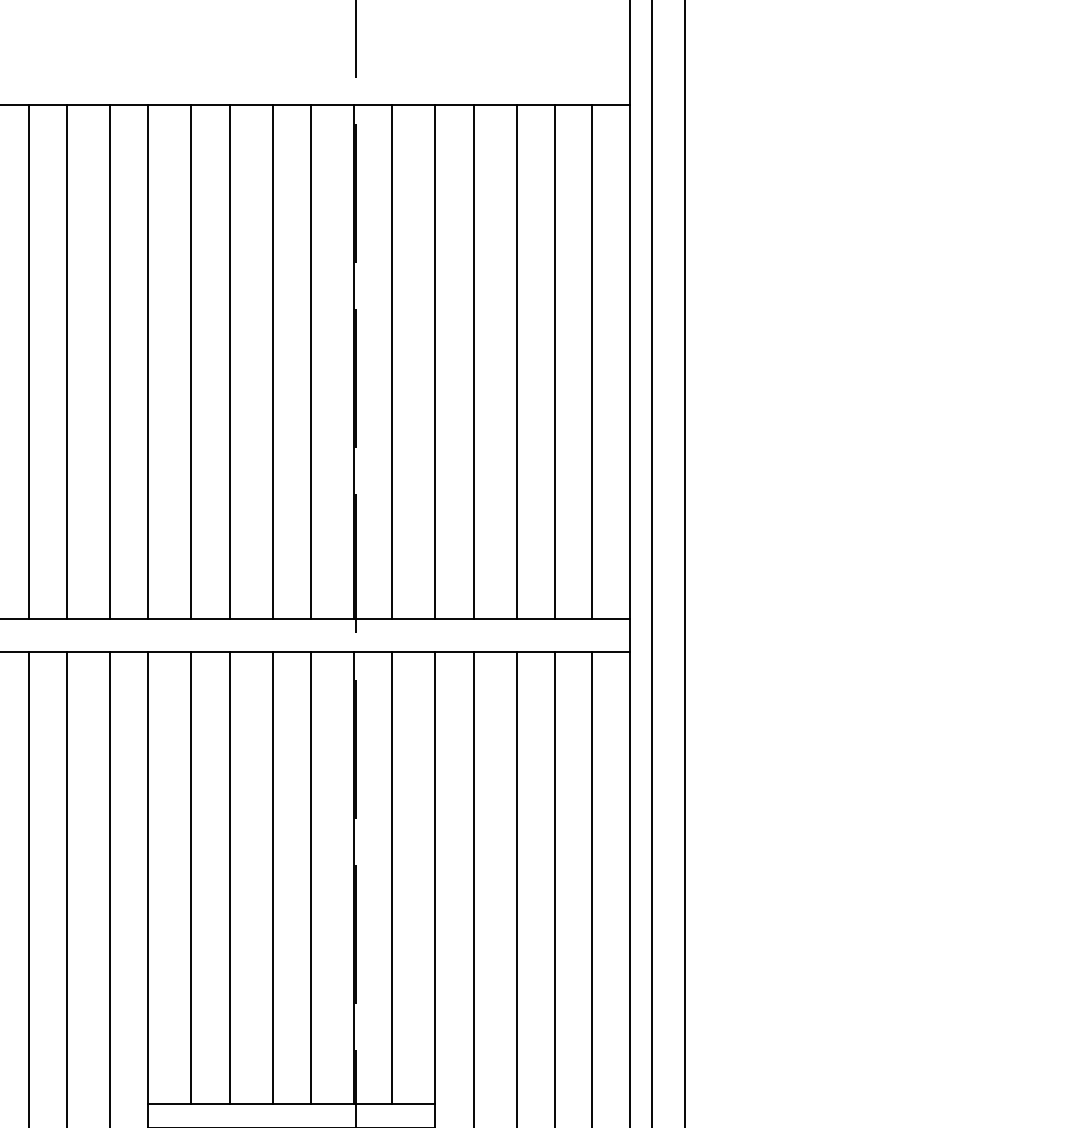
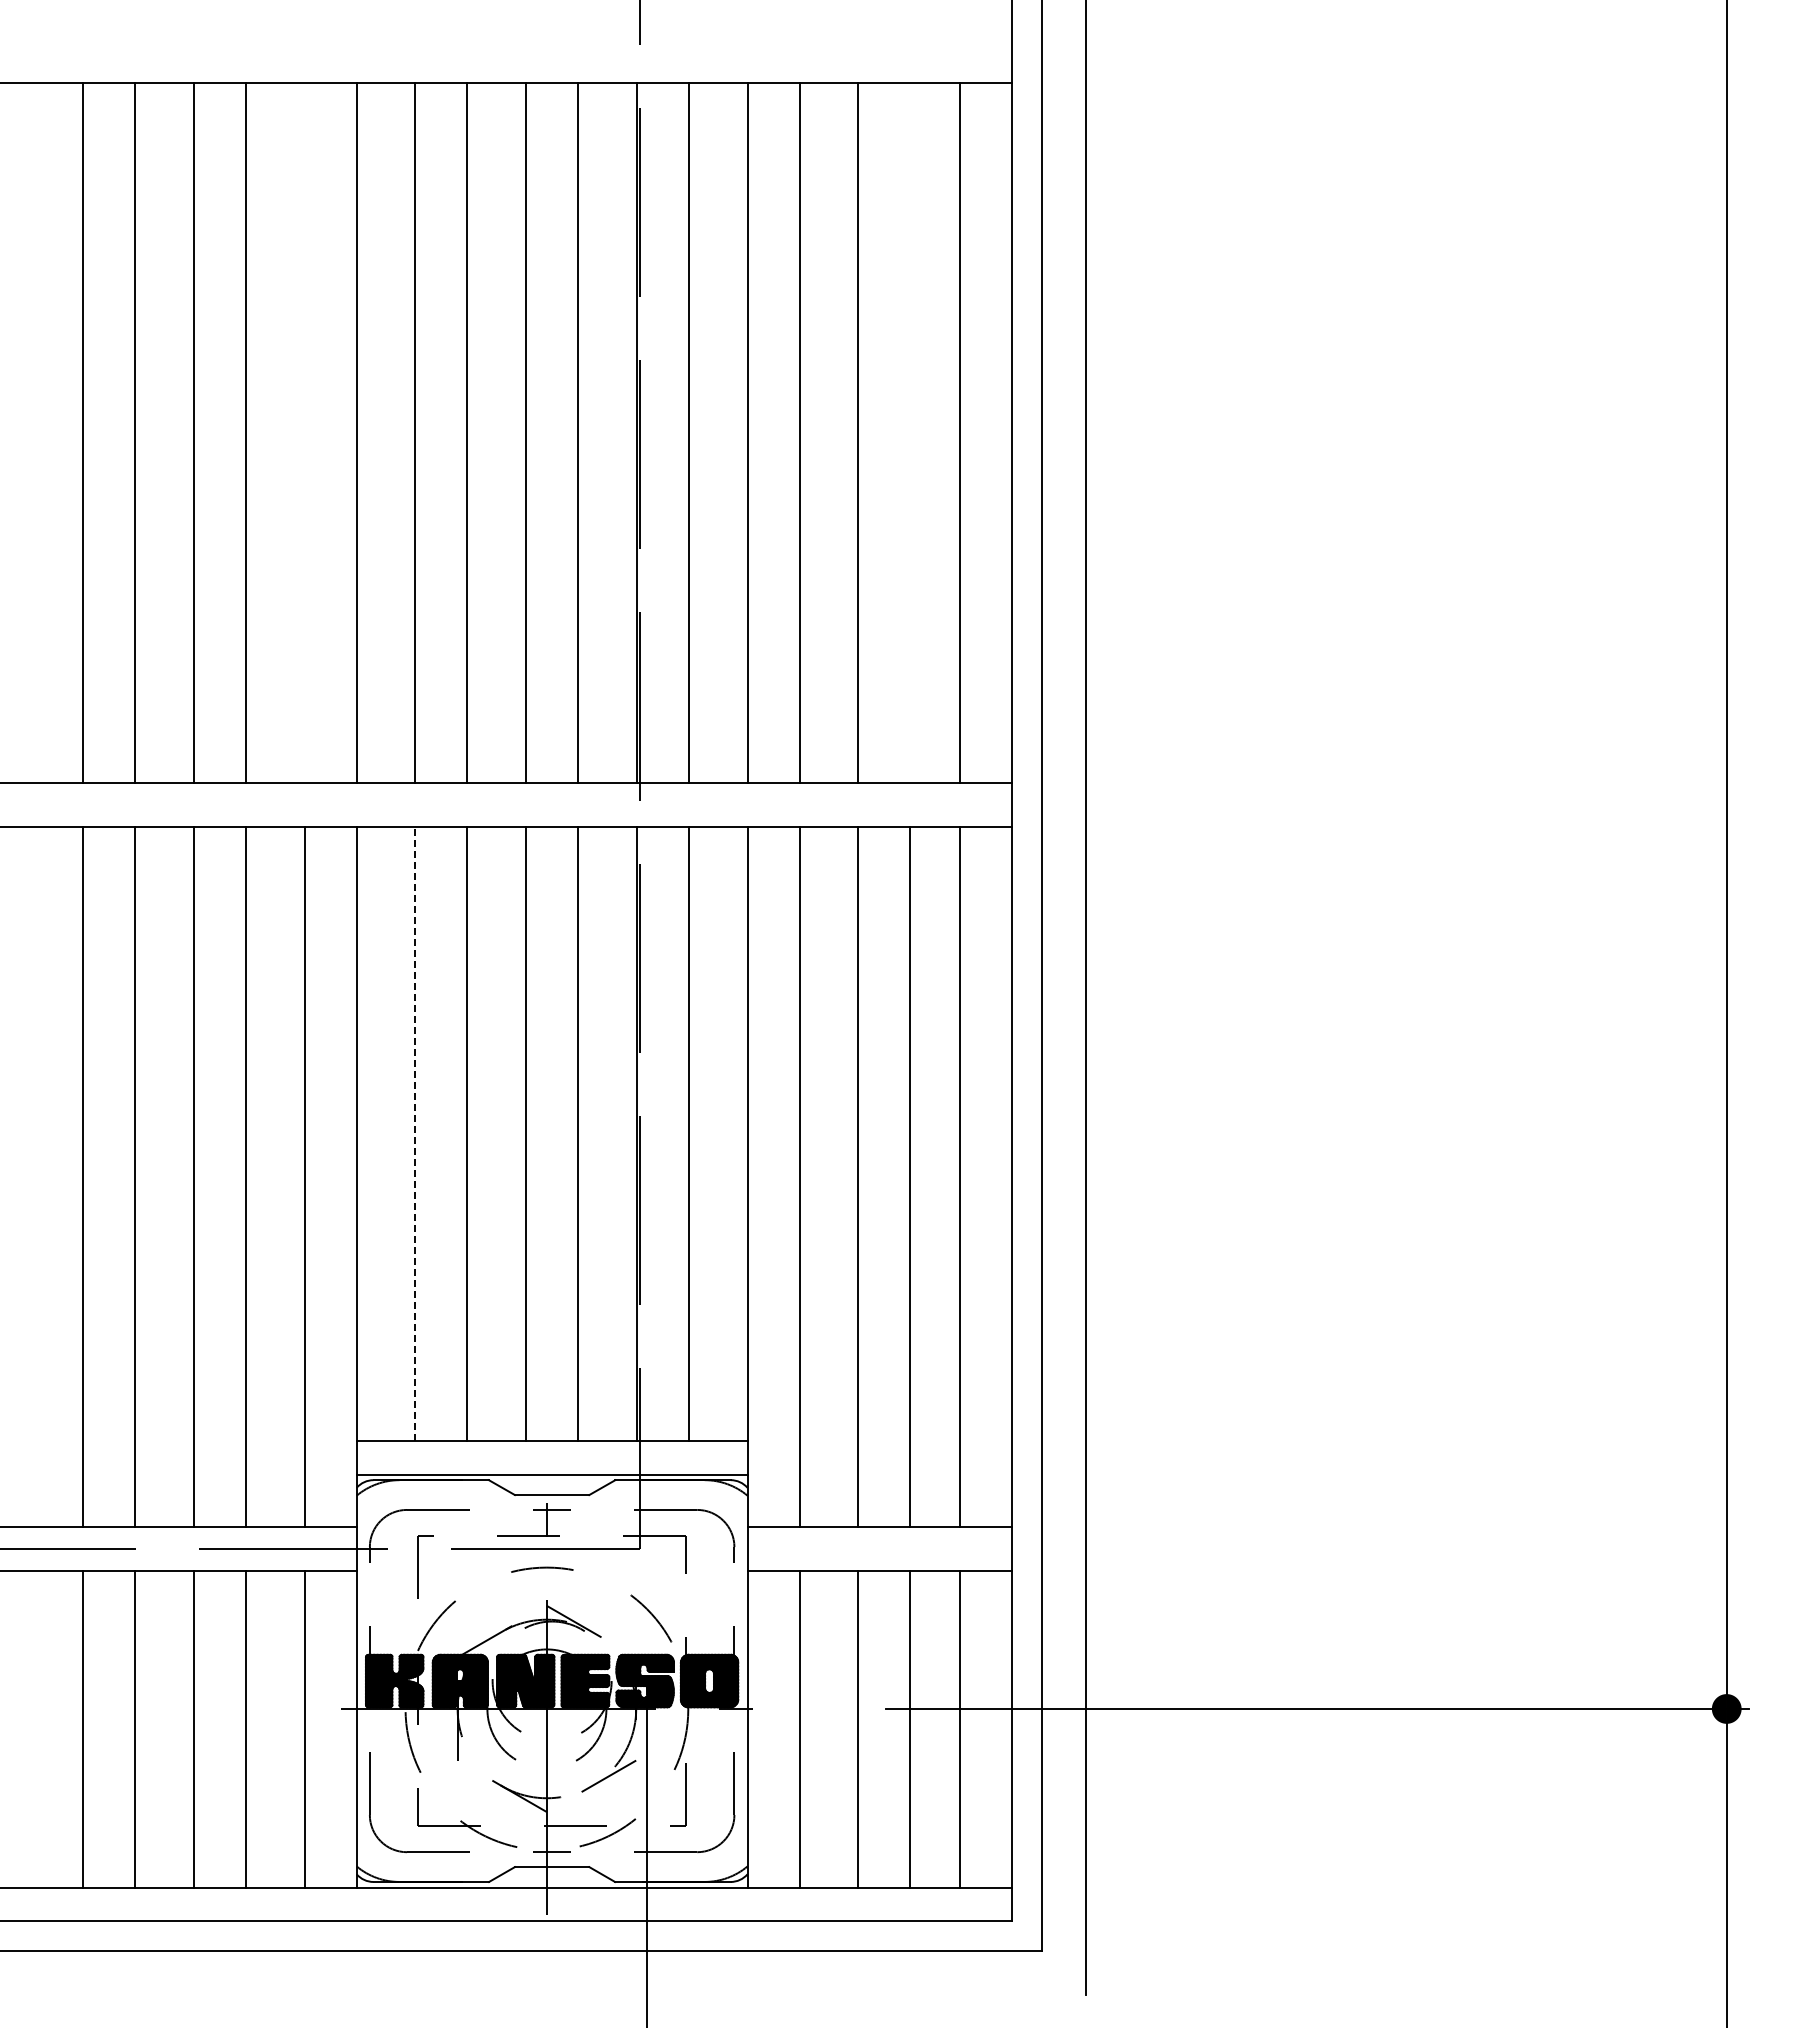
line: (109, 362) -> (304, 432), removed
line: (555, 362) -> (910, 432), removed
line: (191, 878) -> (415, 1134), solid -> dashed

